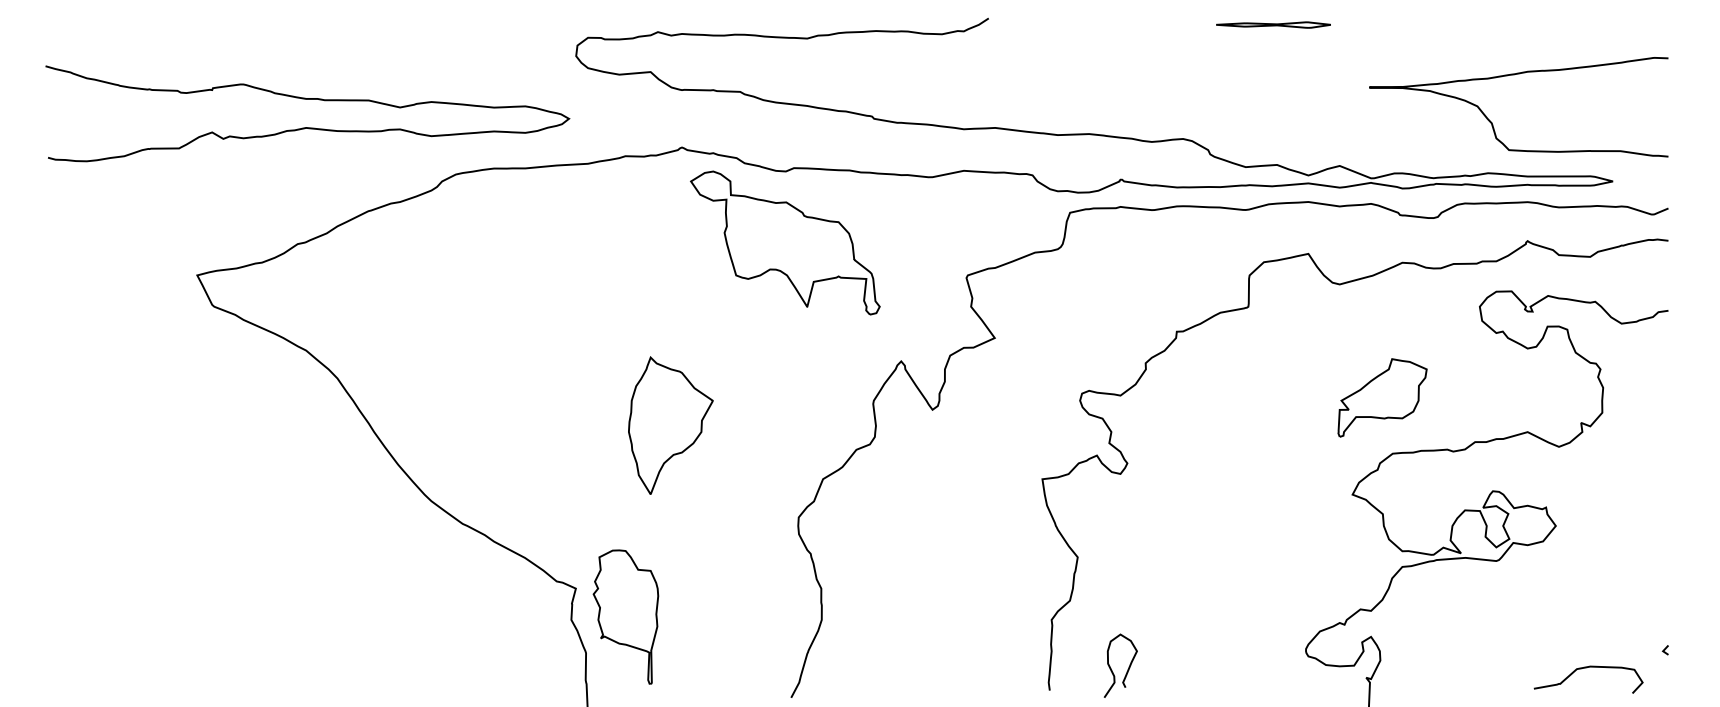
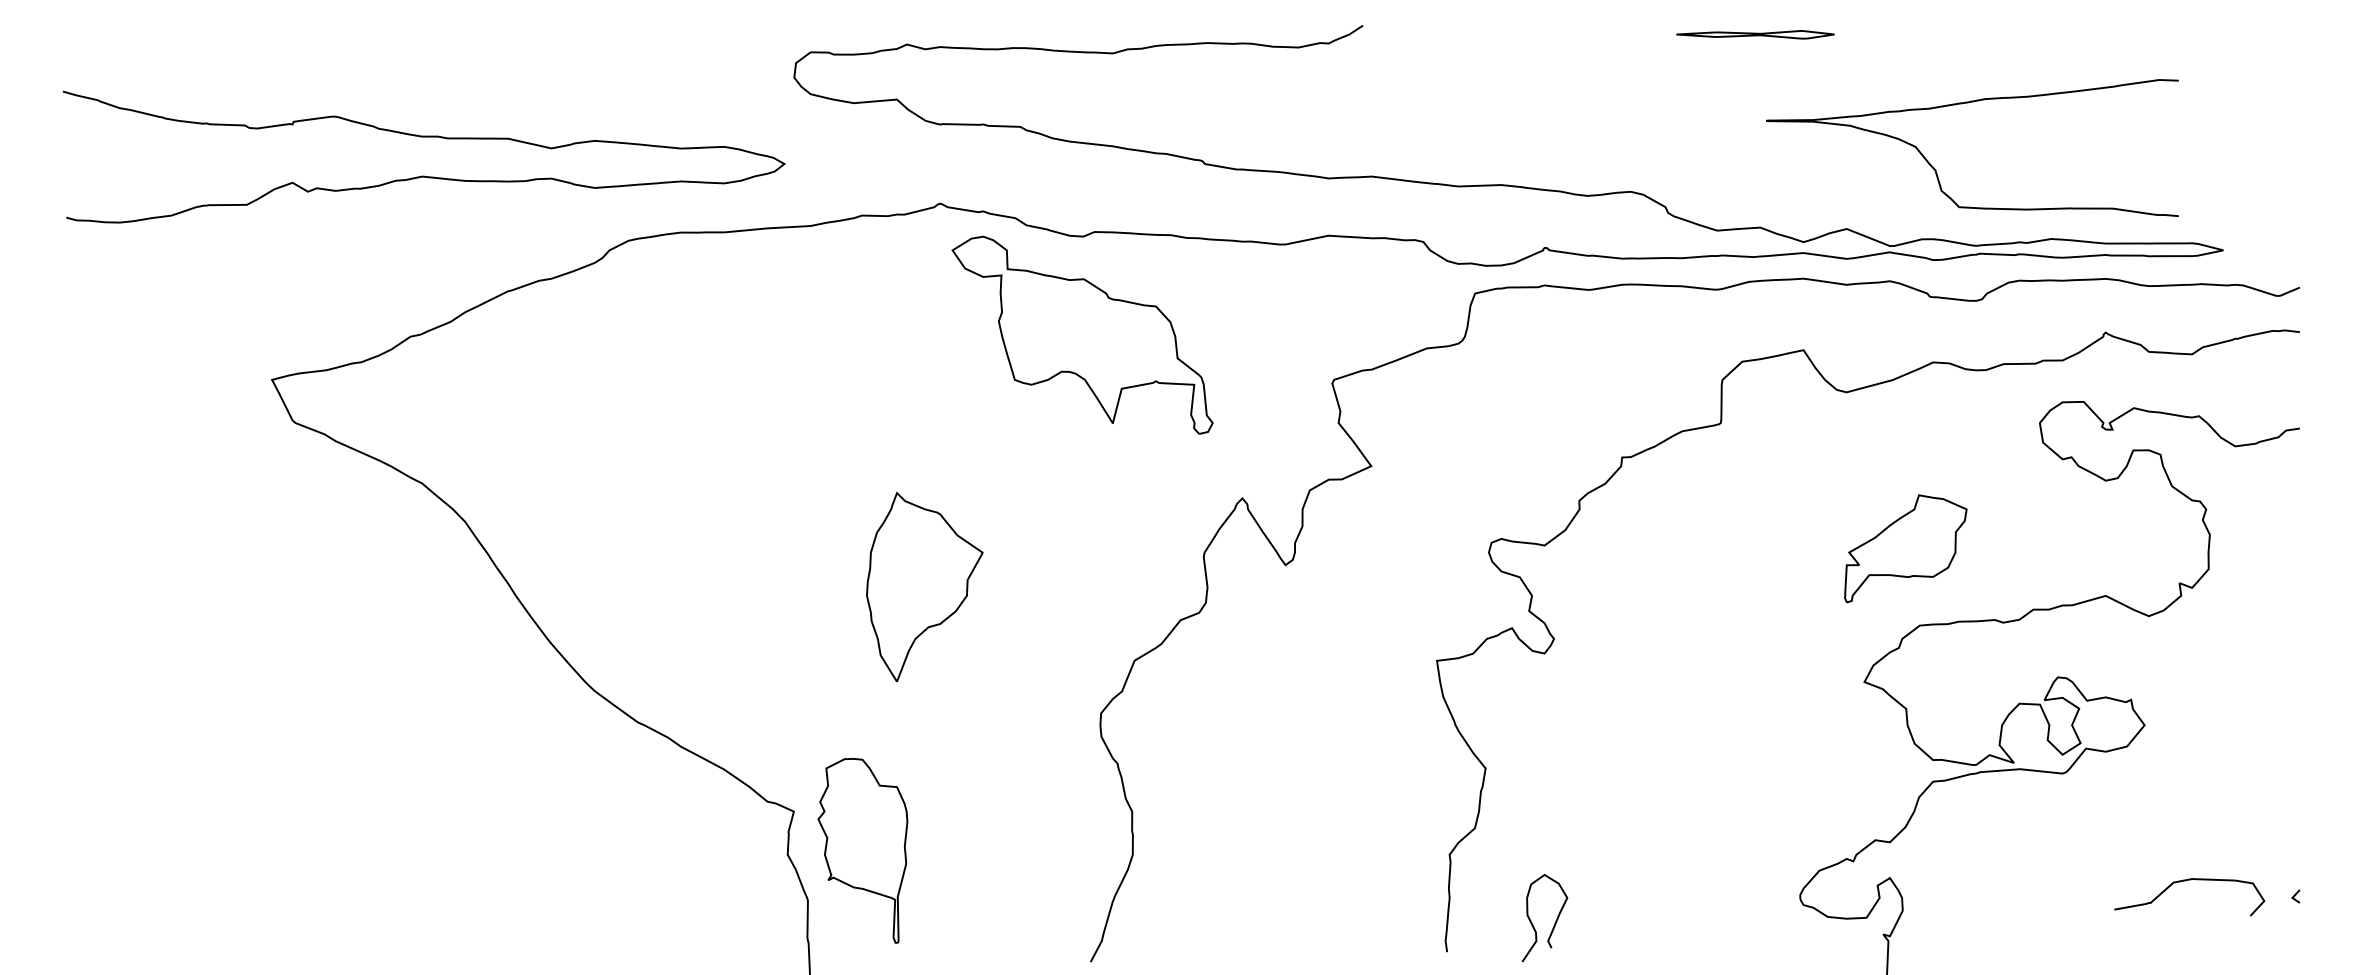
curve: (1491, 122) -> (1935, 168), moved
curve: (1585, 668) -> (2185, 881), moved

